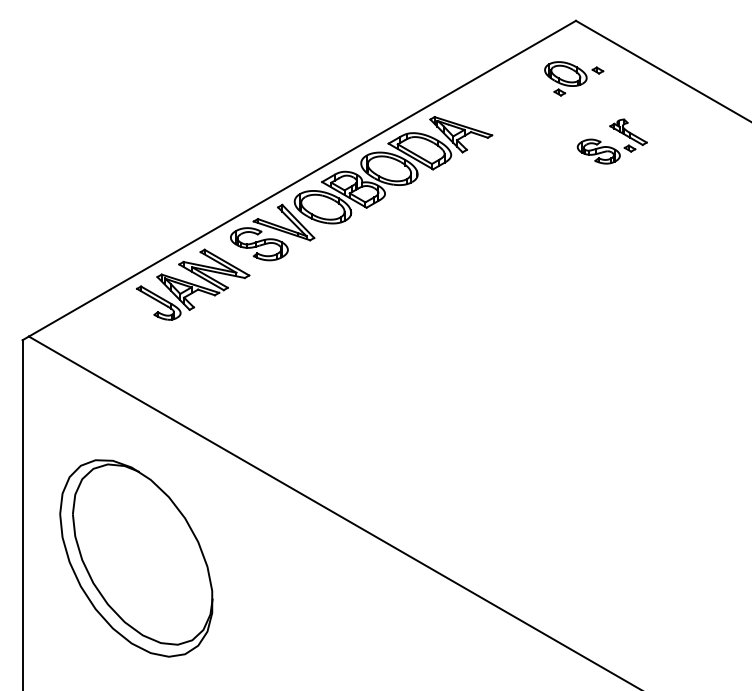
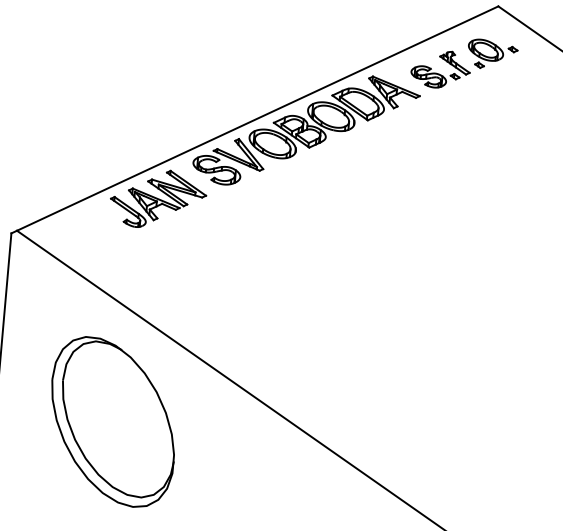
part: (611, 141) -> (440, 69), moved
part: (136, 558) -> (113, 422), moved

